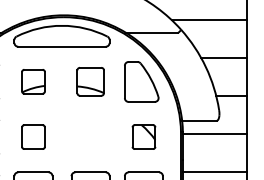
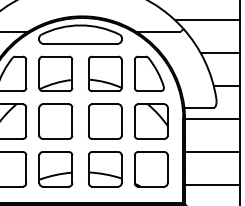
part: (33, 81) -> (55, 73), size x1.67
part: (90, 81) -> (105, 73), size x1.43
part: (33, 137) -> (55, 121), size x1.67
part: (90, 137) -> (105, 121), added
part: (144, 137) -> (151, 121), size x1.67

